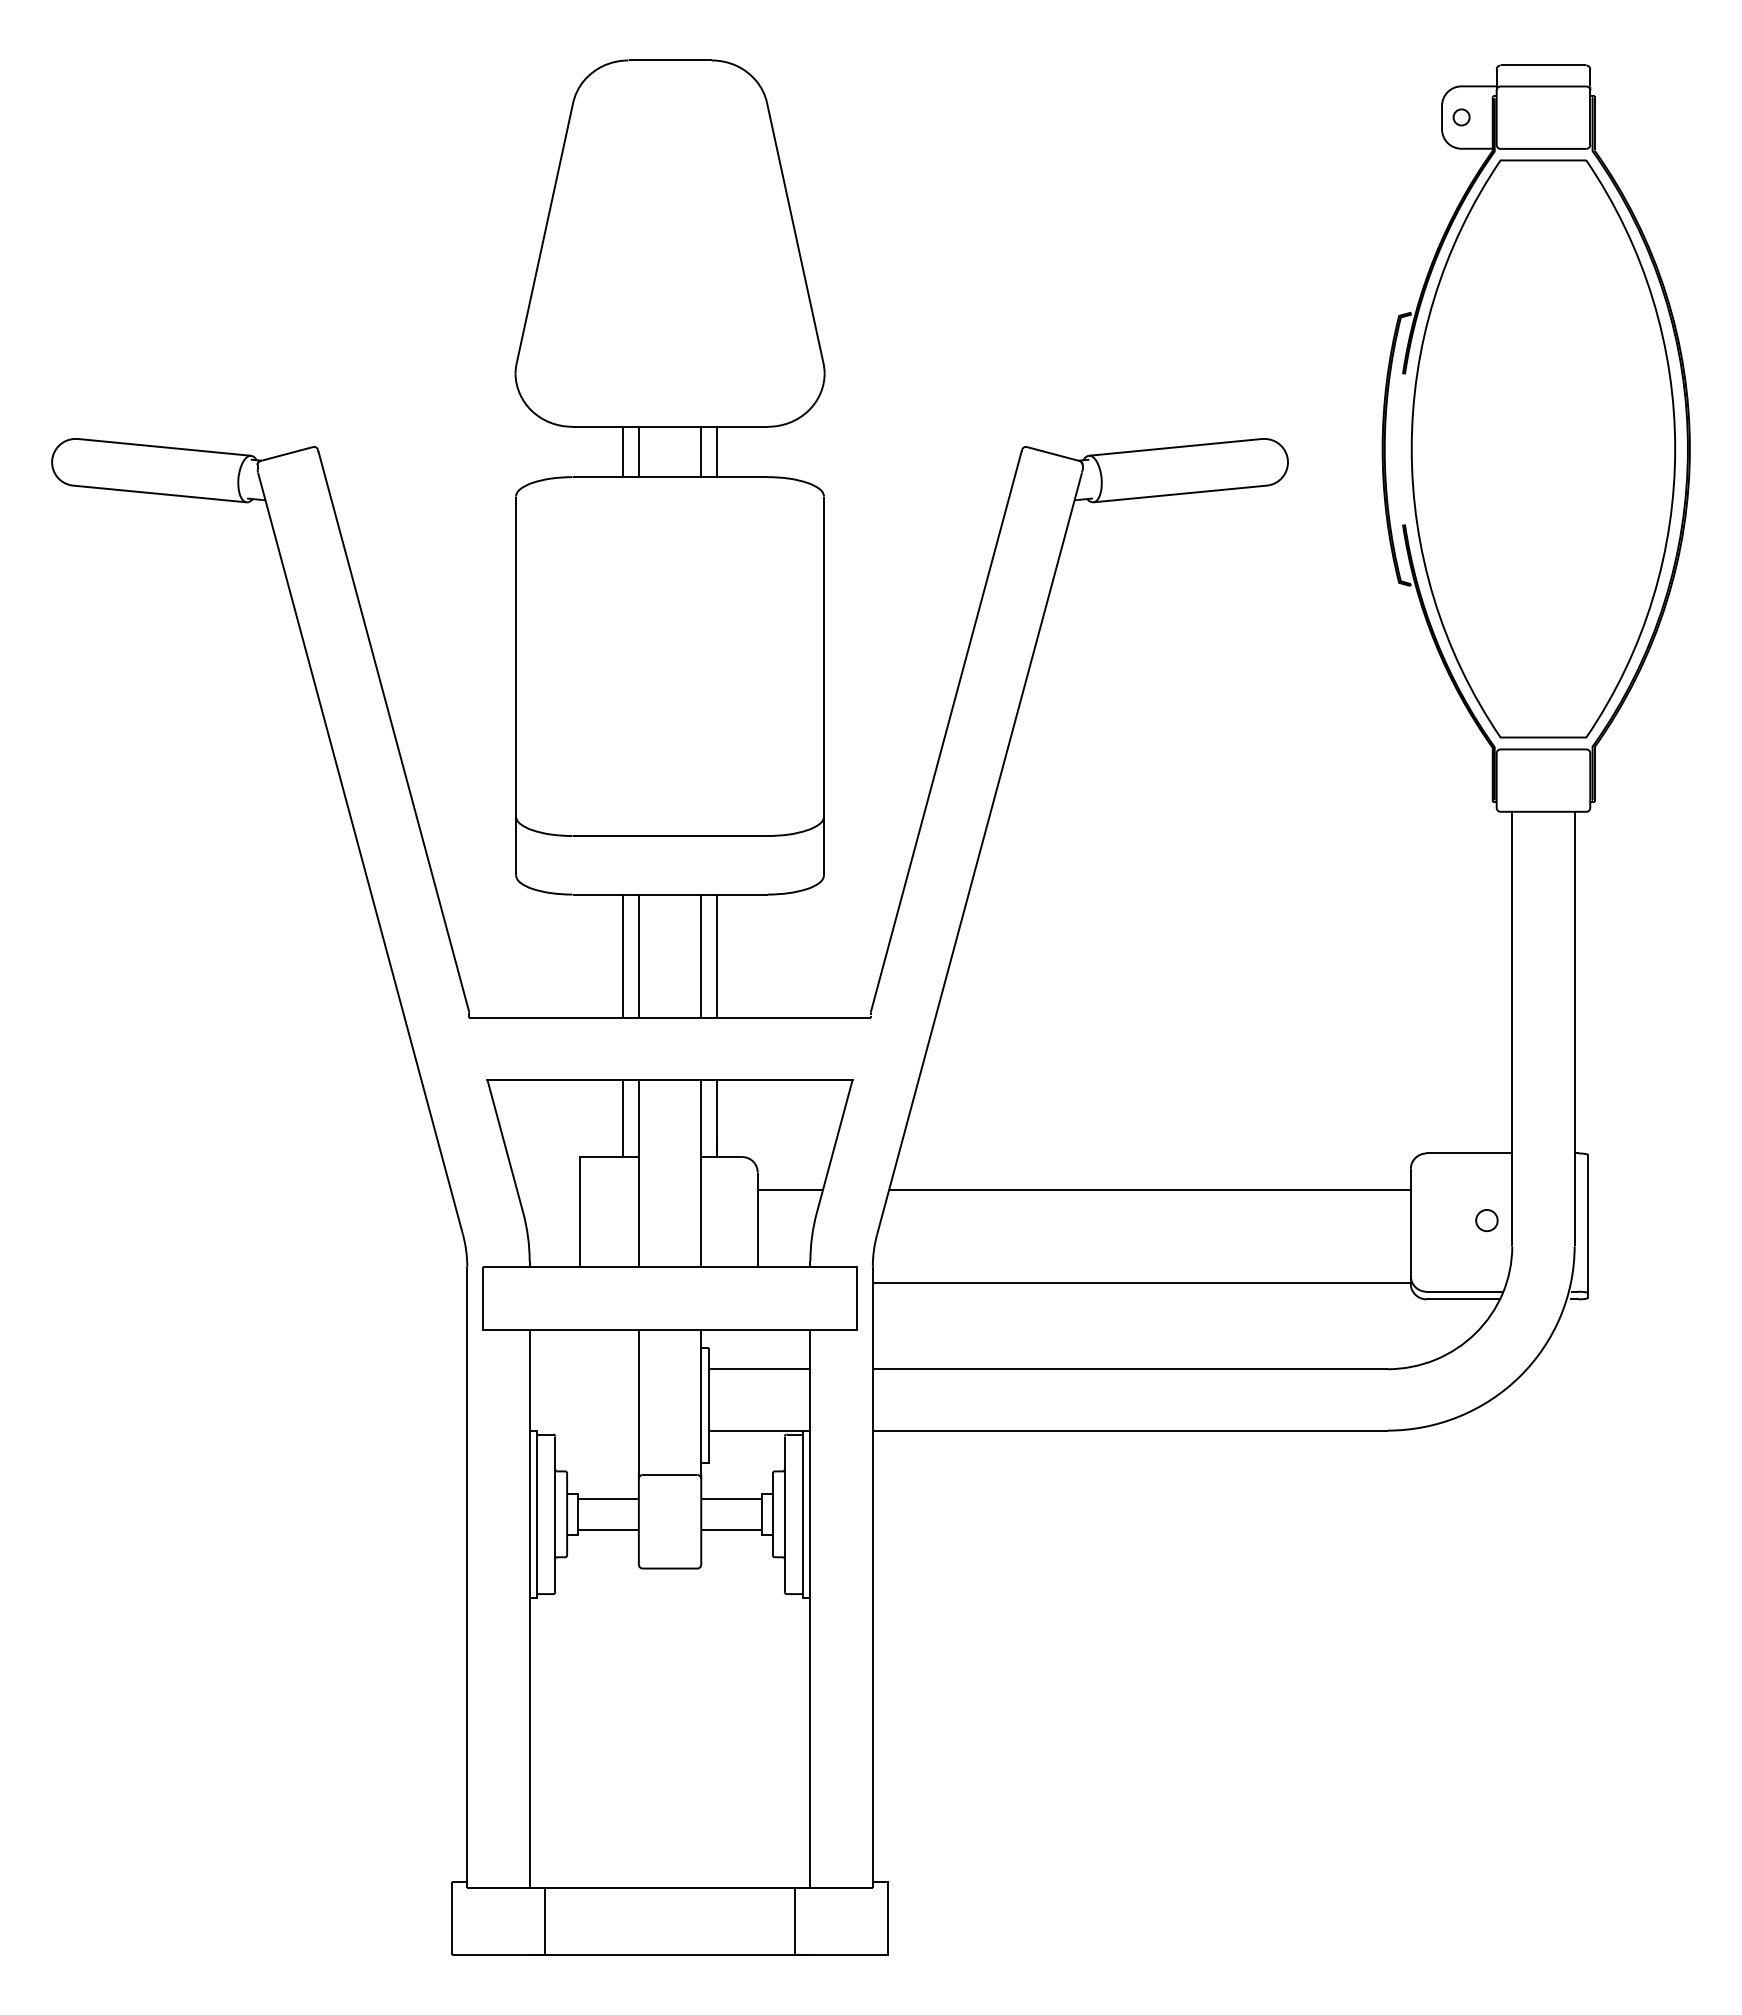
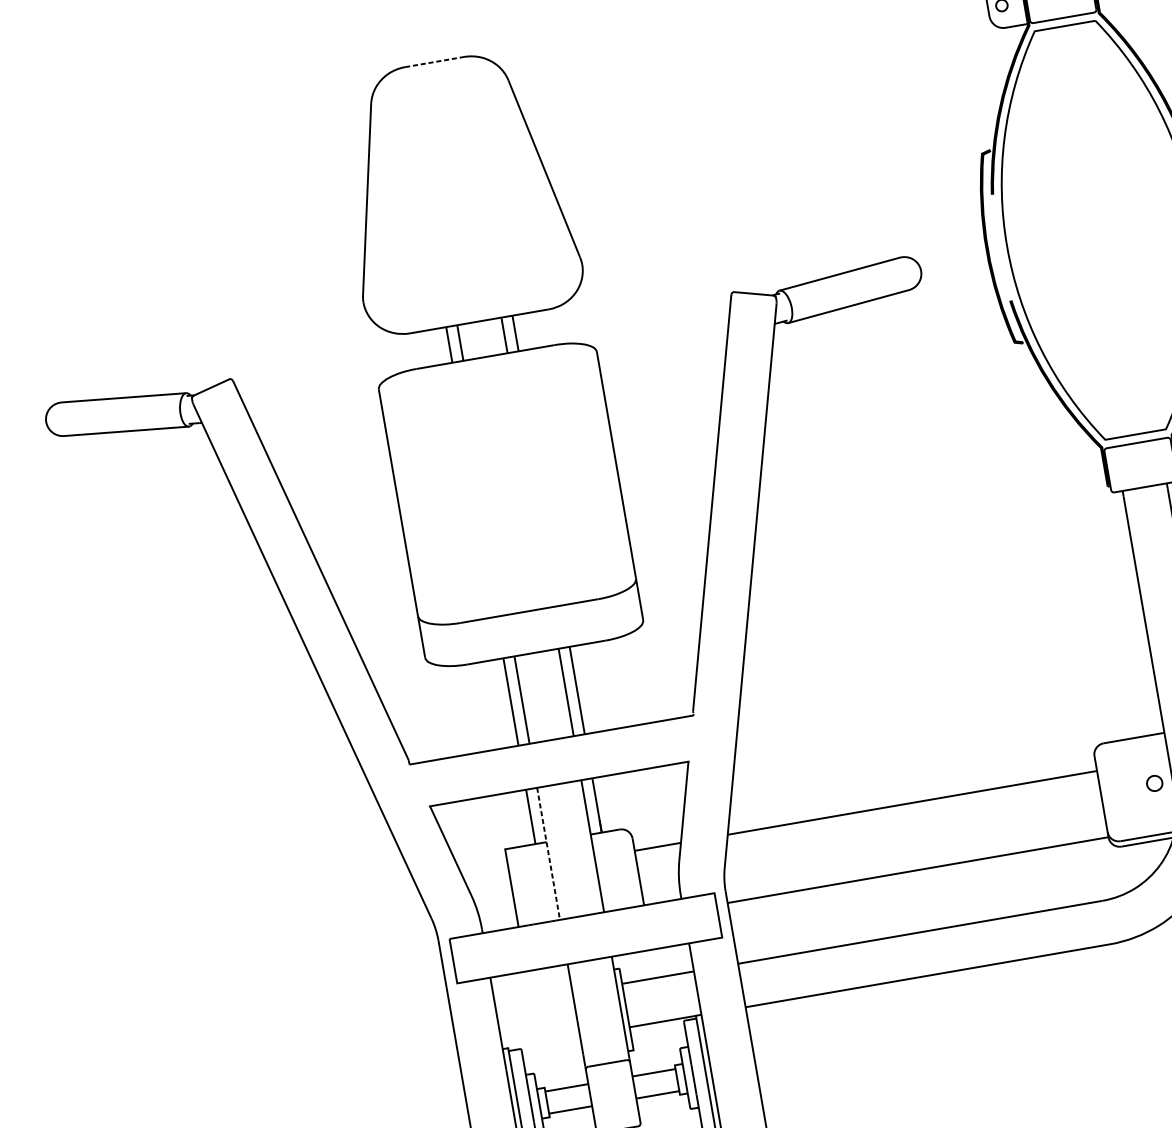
line: (670, 60) -> (434, 62), solid -> dashed
line: (638, 1174) -> (548, 854), solid -> dashed

